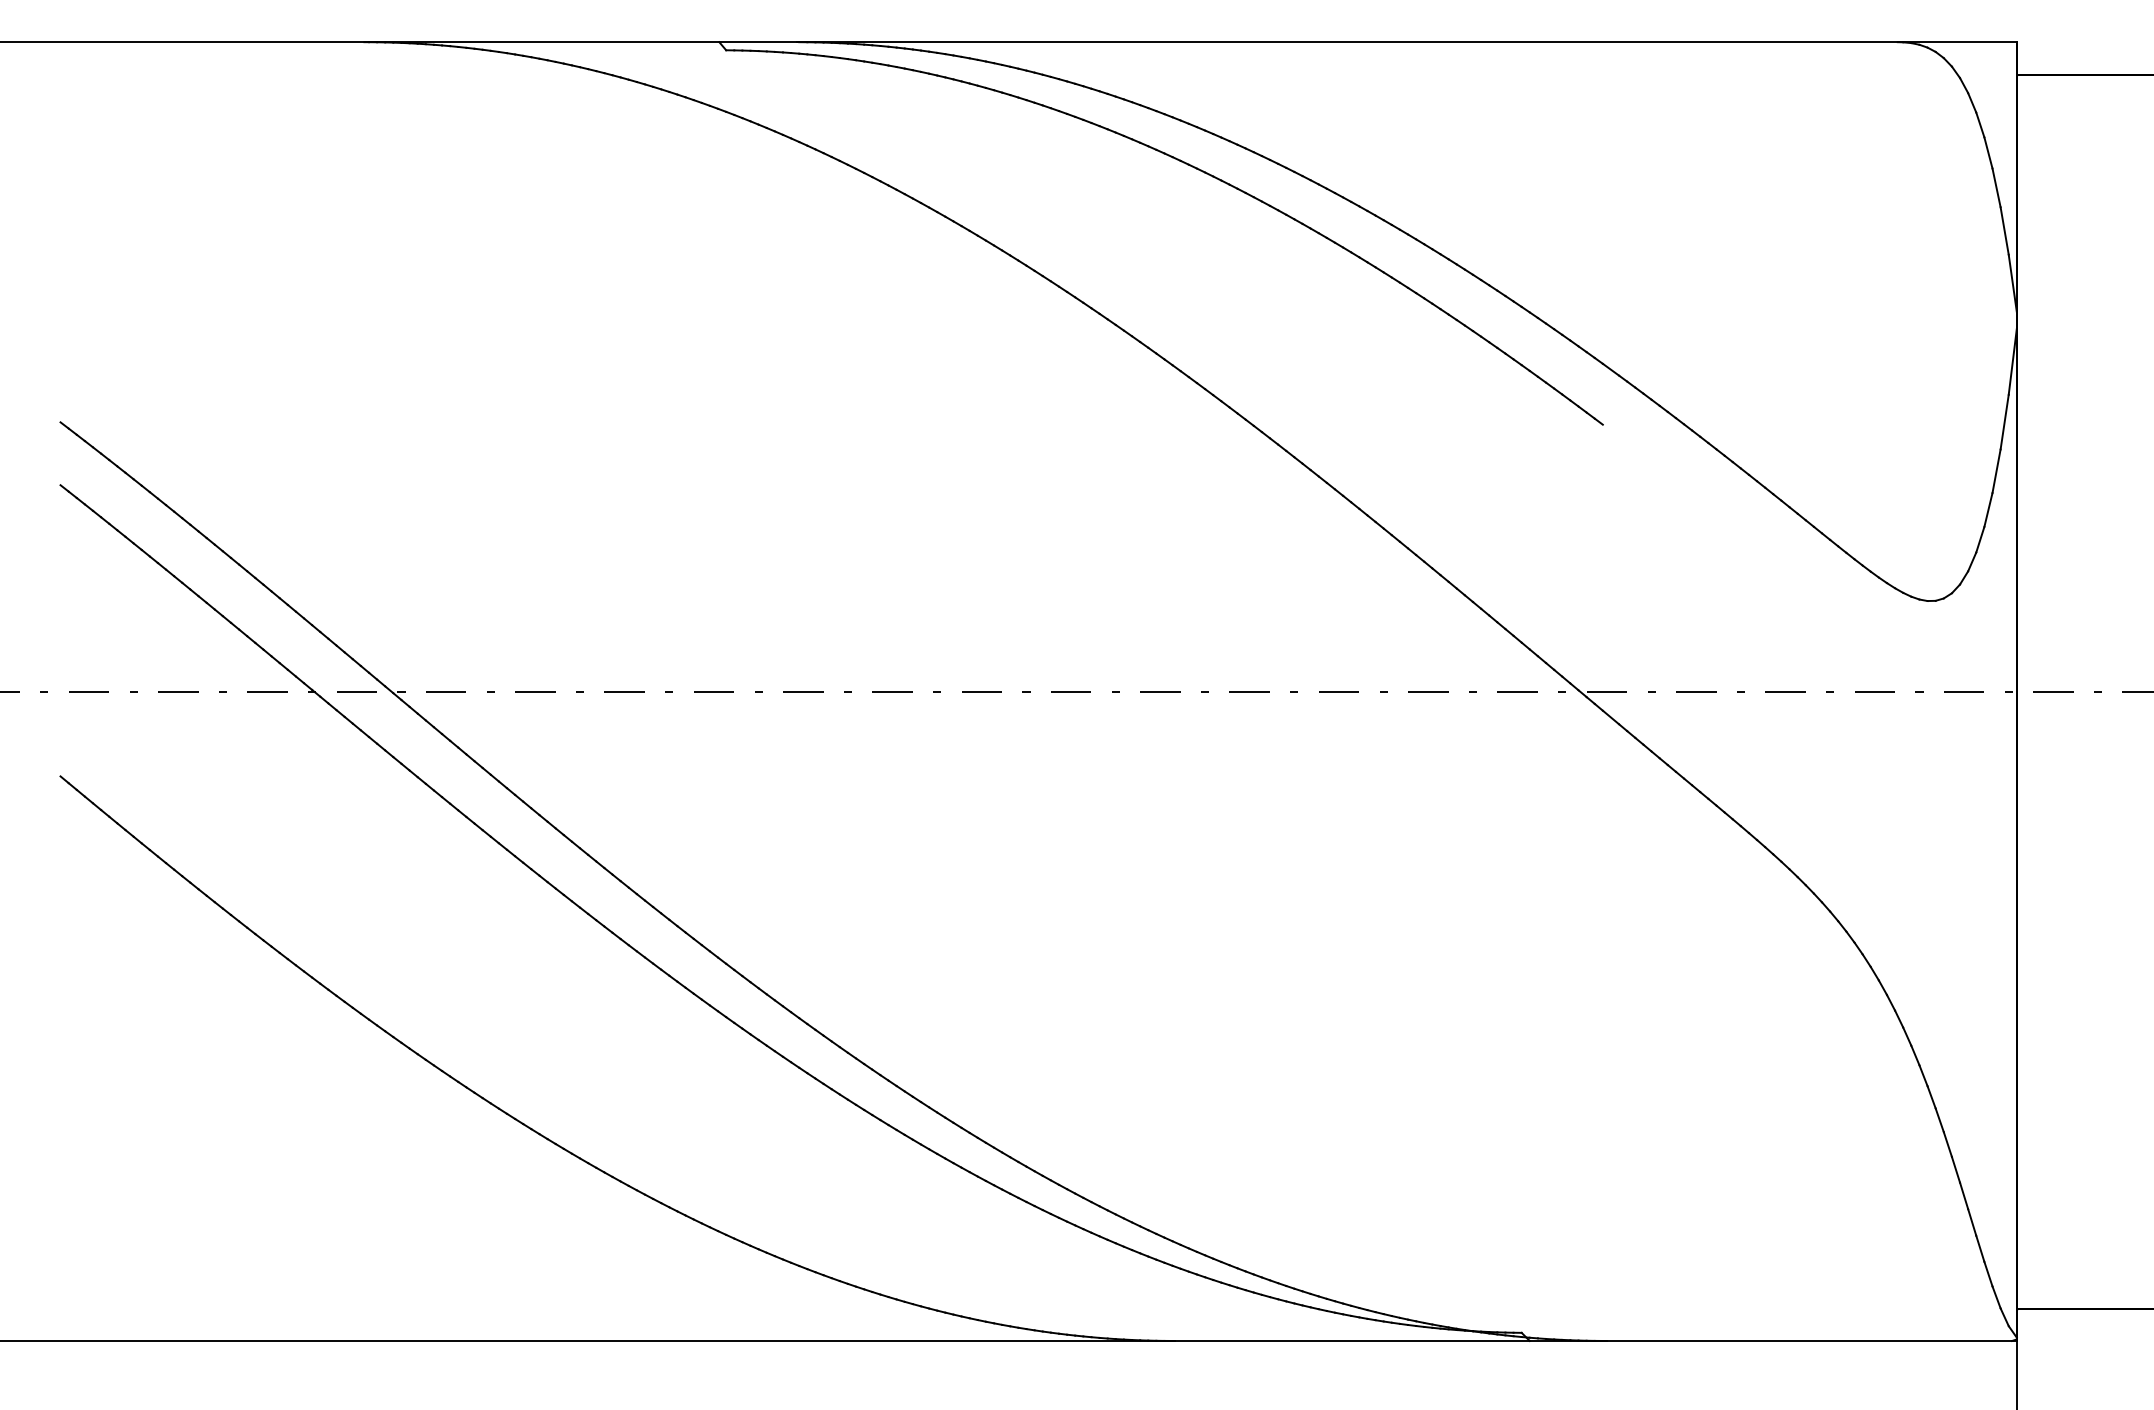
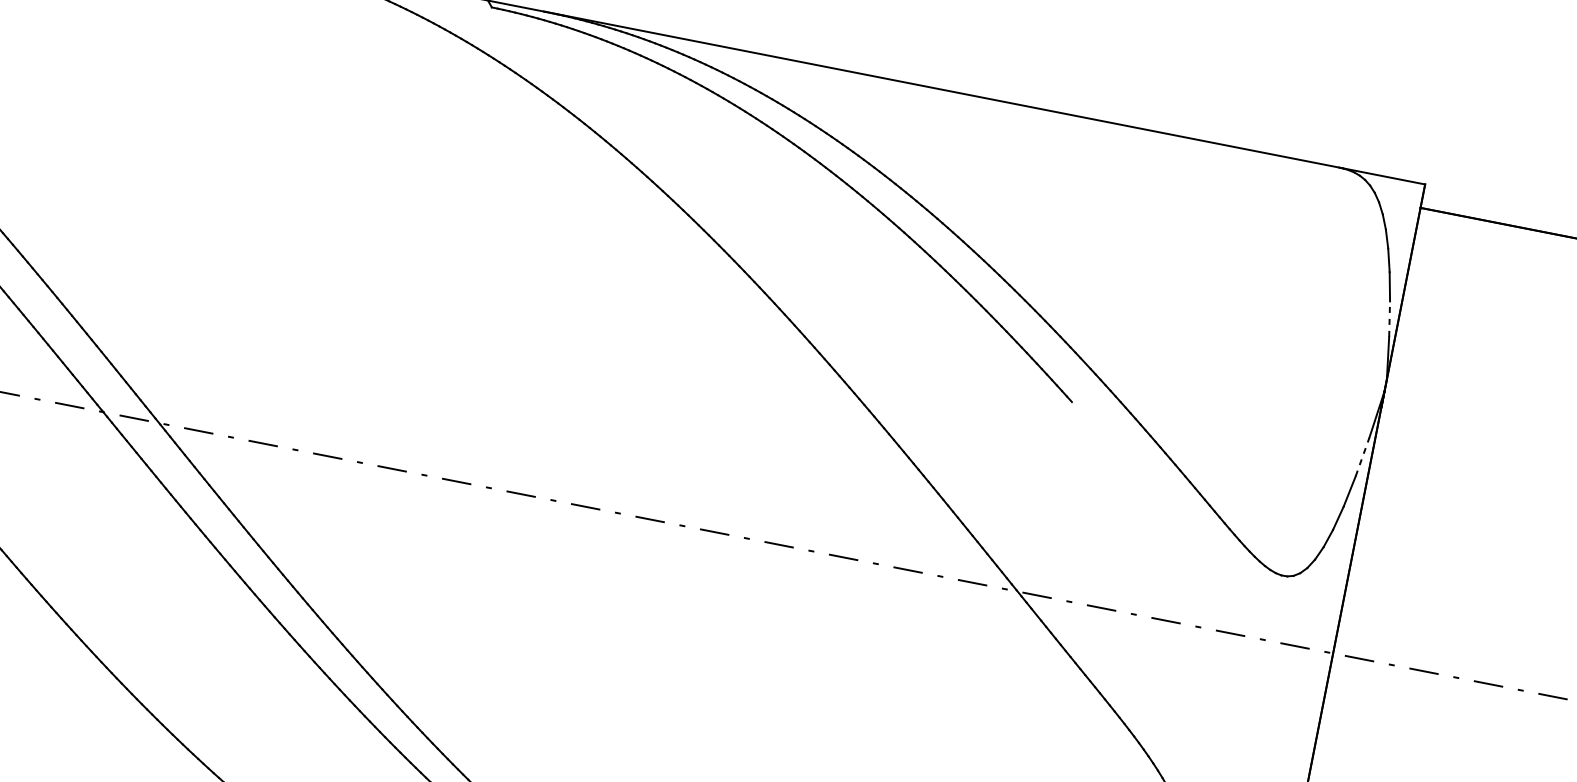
line: (2004, 230) -> (1389, 318), solid -> dashed
line: (2004, 422) -> (1362, 457), solid -> dashed

